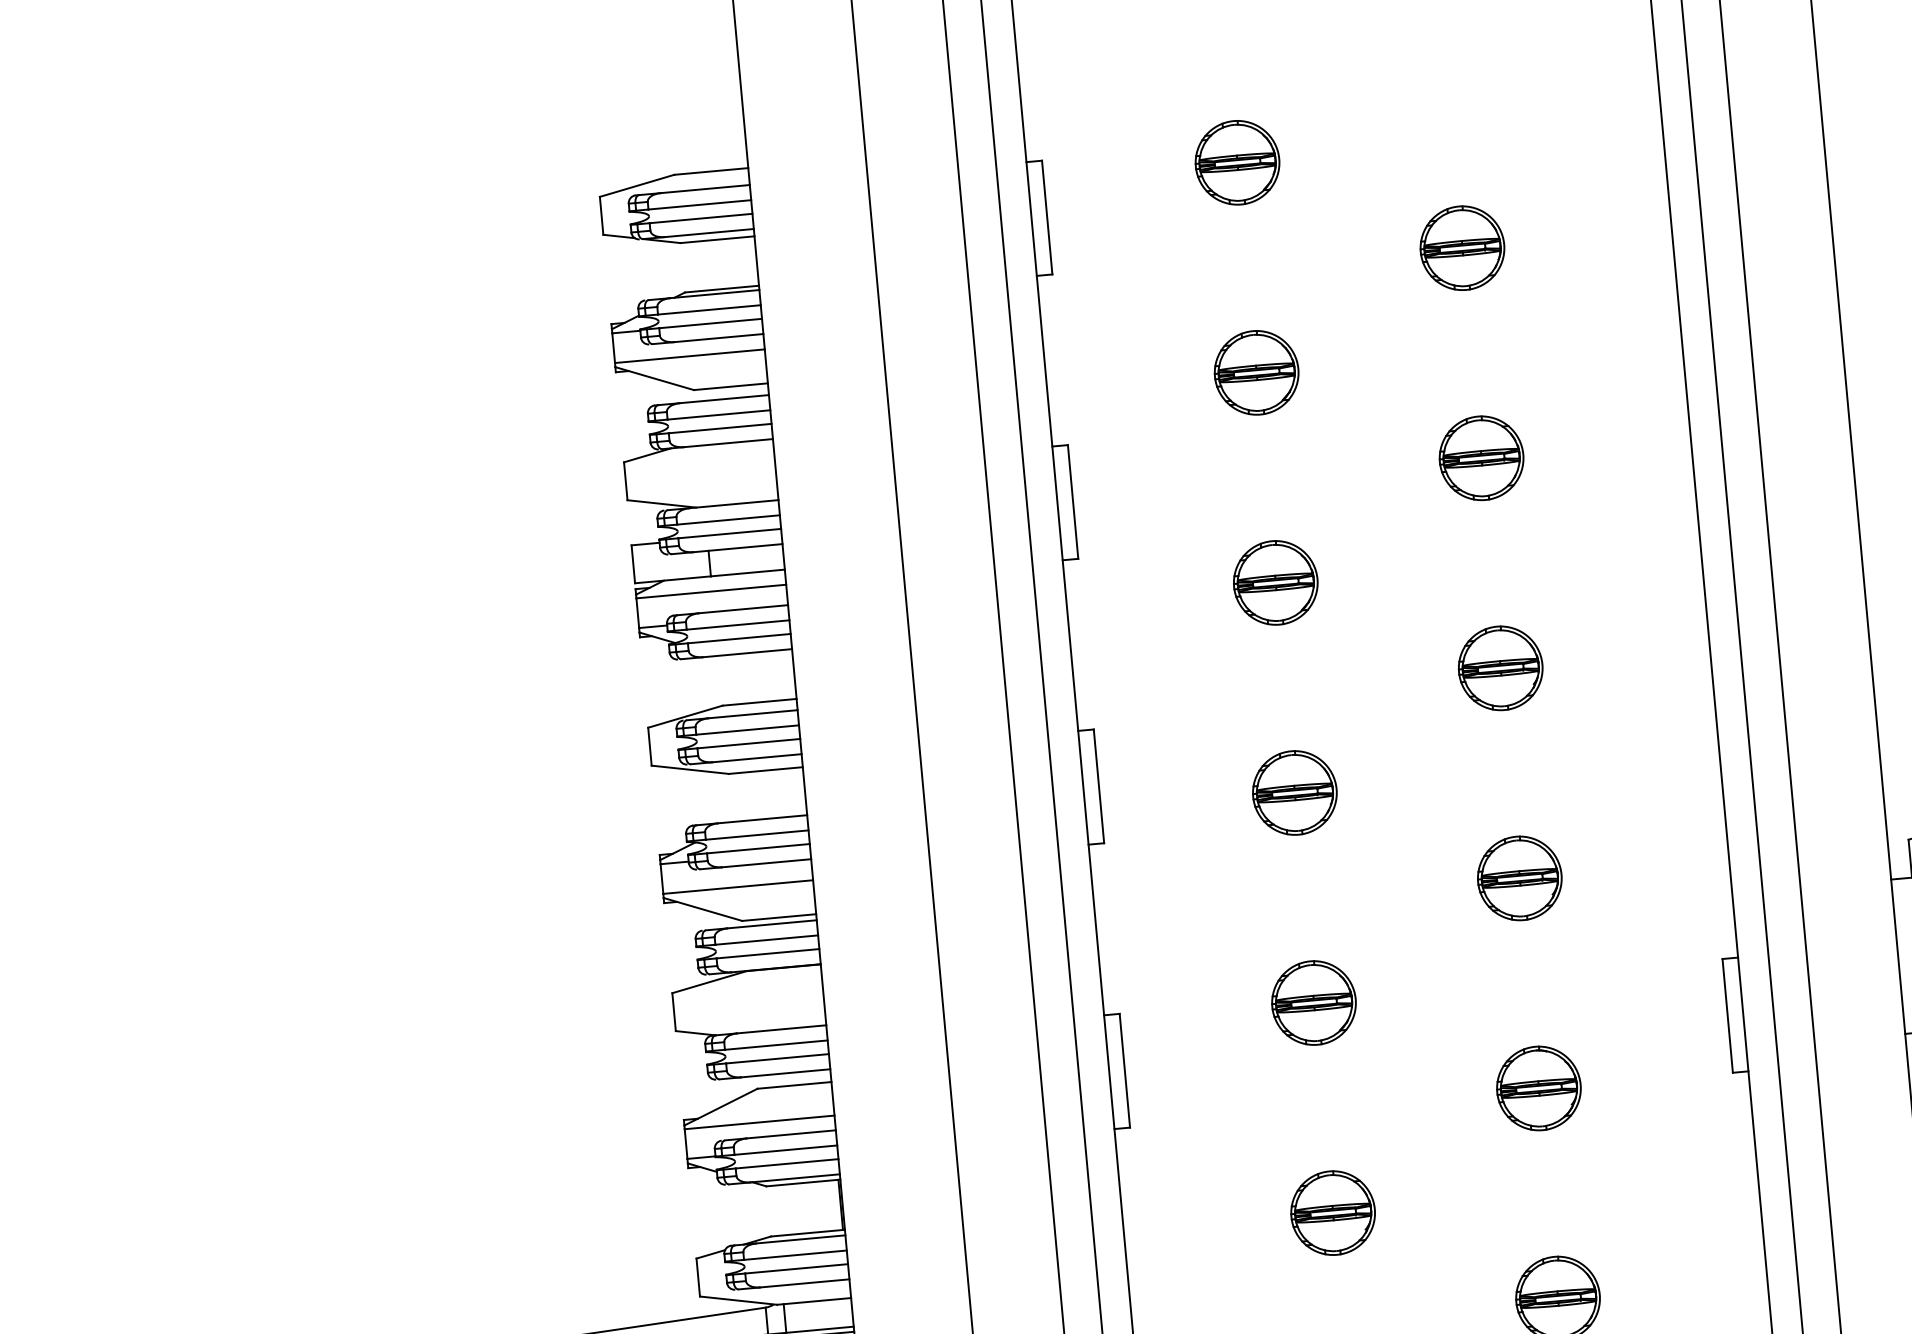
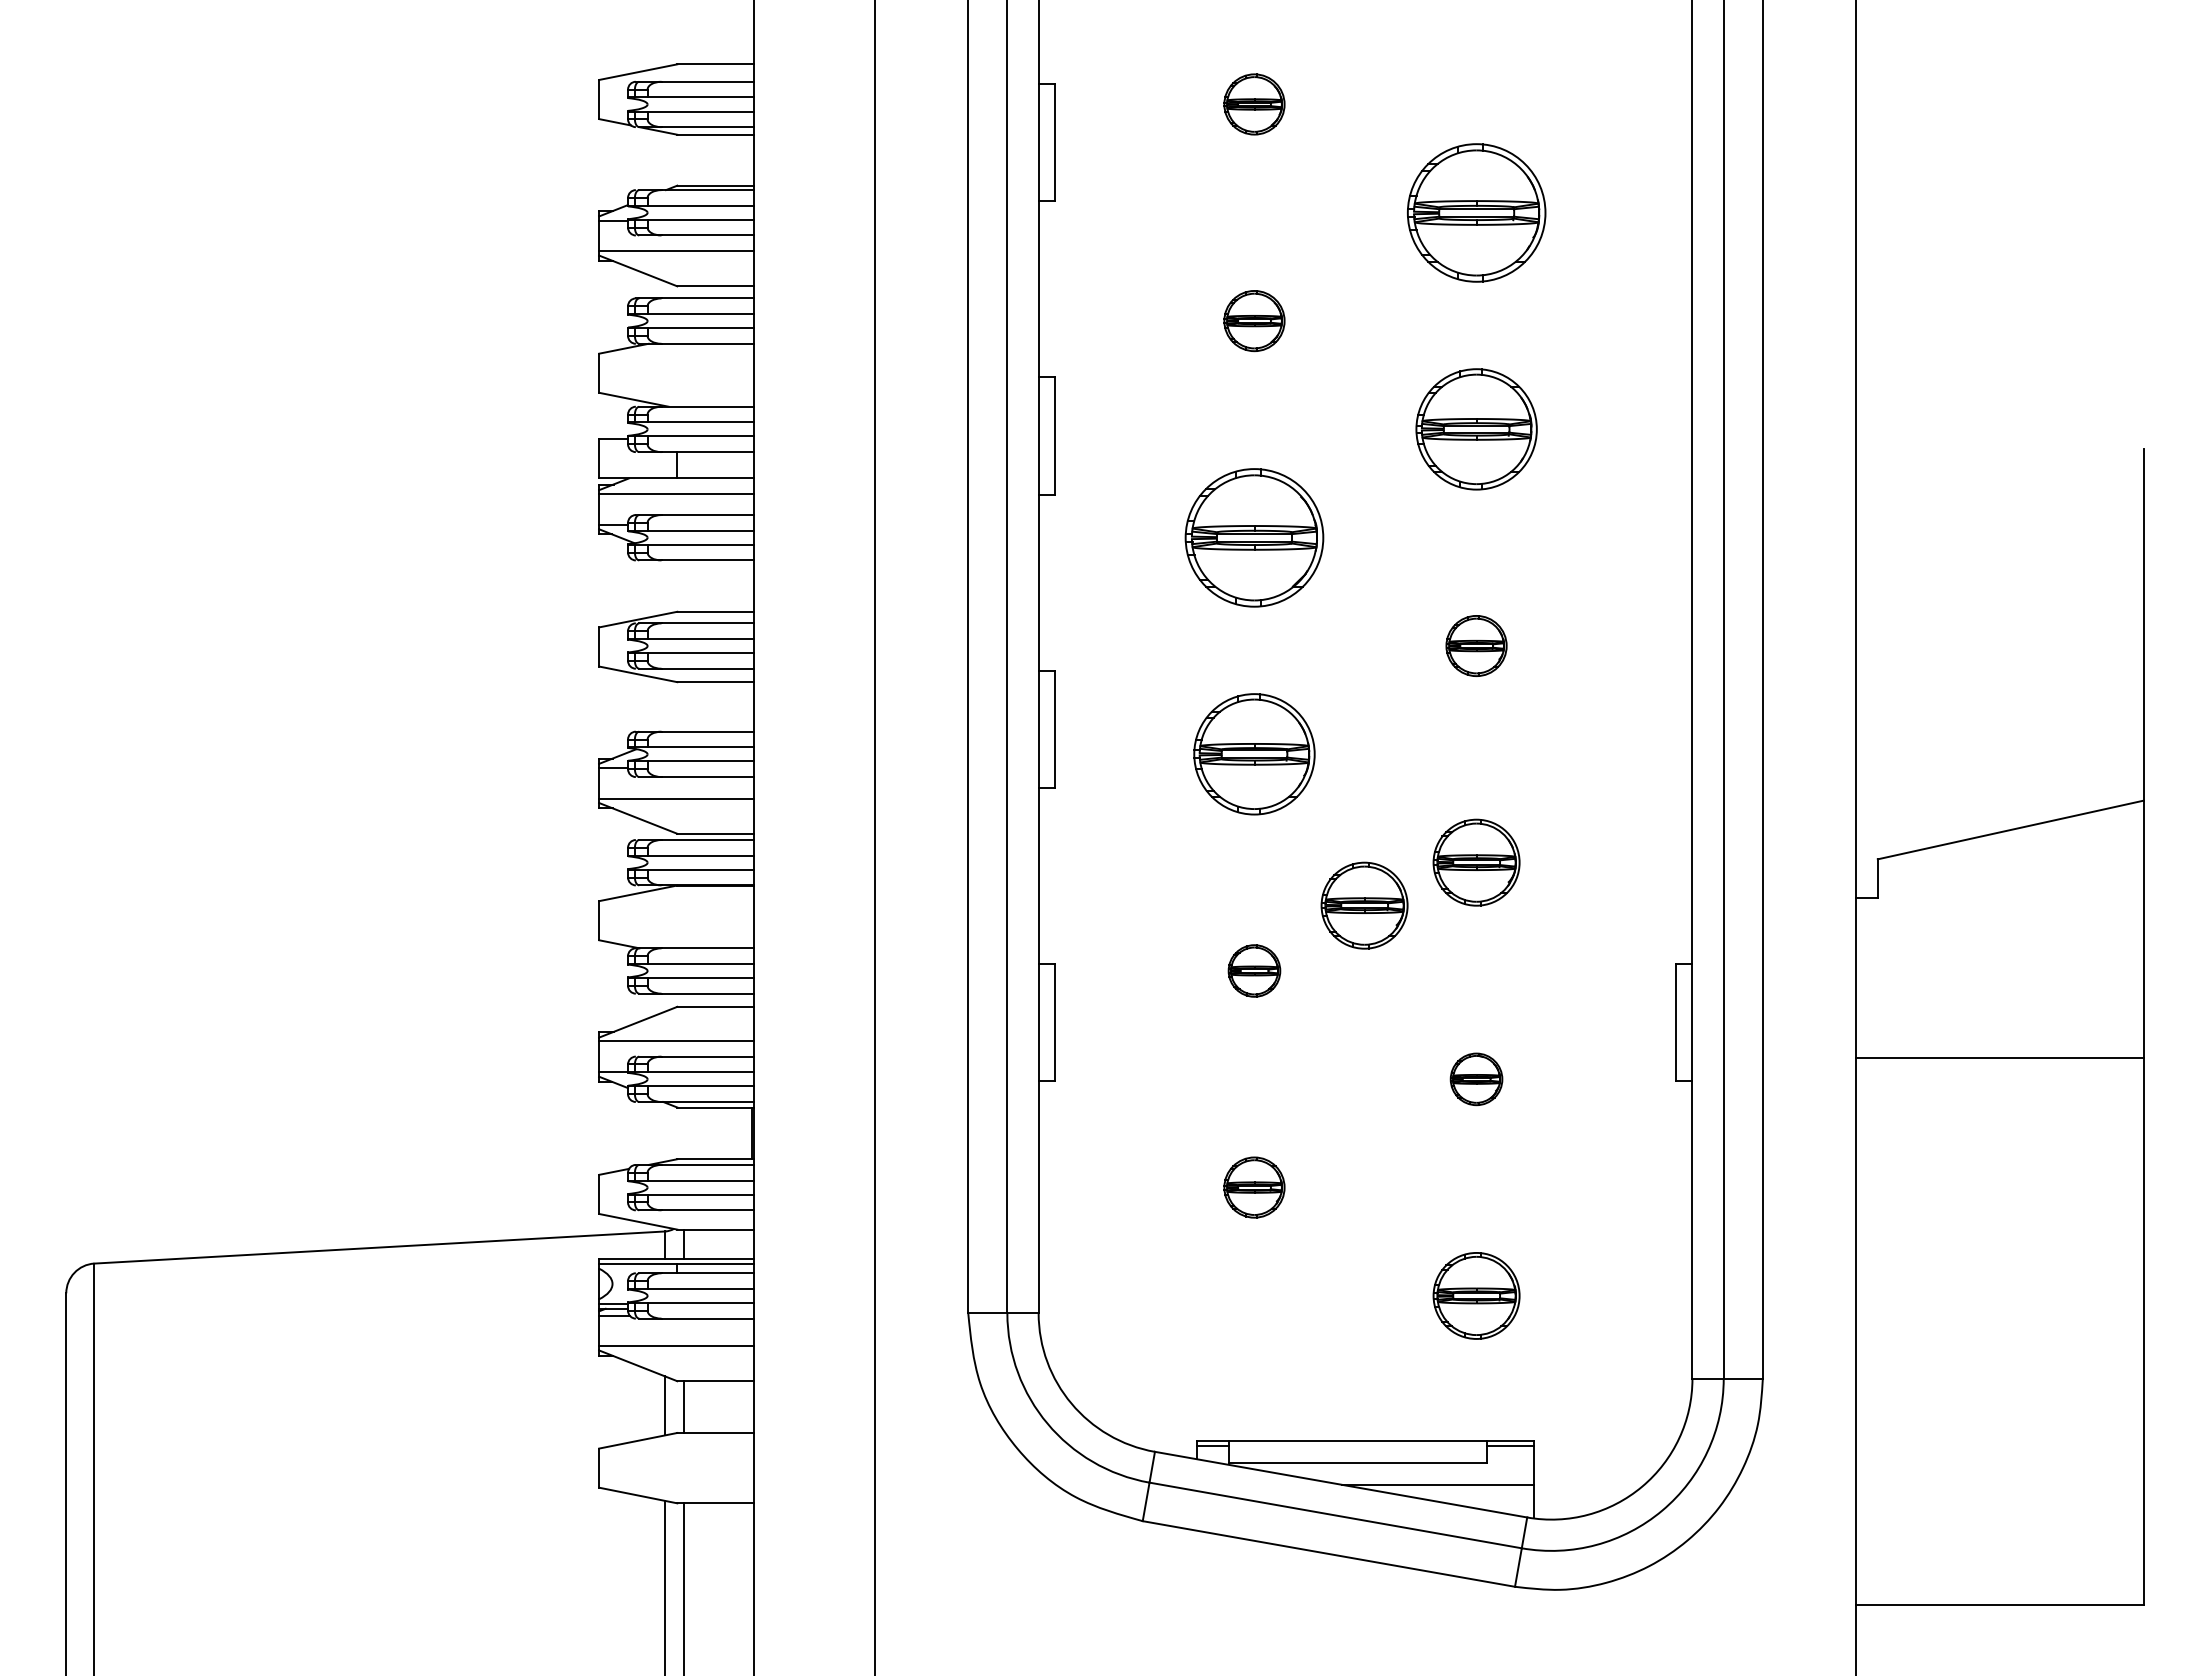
part: (1237, 162) -> (1254, 104), size x0.7
part: (1462, 247) -> (1476, 212), size x1.6
part: (1256, 372) -> (1254, 320), size x0.7
part: (1481, 458) -> (1476, 429), size x1.4
part: (1275, 582) -> (1254, 537), size x1.6
part: (1500, 667) -> (1476, 645), size x0.7
part: (1294, 793) -> (1254, 754), size x1.4
part: (1414, 929) -> (1364, 905), added
part: (1313, 1002) -> (1254, 970), size x0.6
part: (1538, 1088) -> (1476, 1079), size x0.6
part: (1333, 1213) -> (1254, 1187), size x0.7

